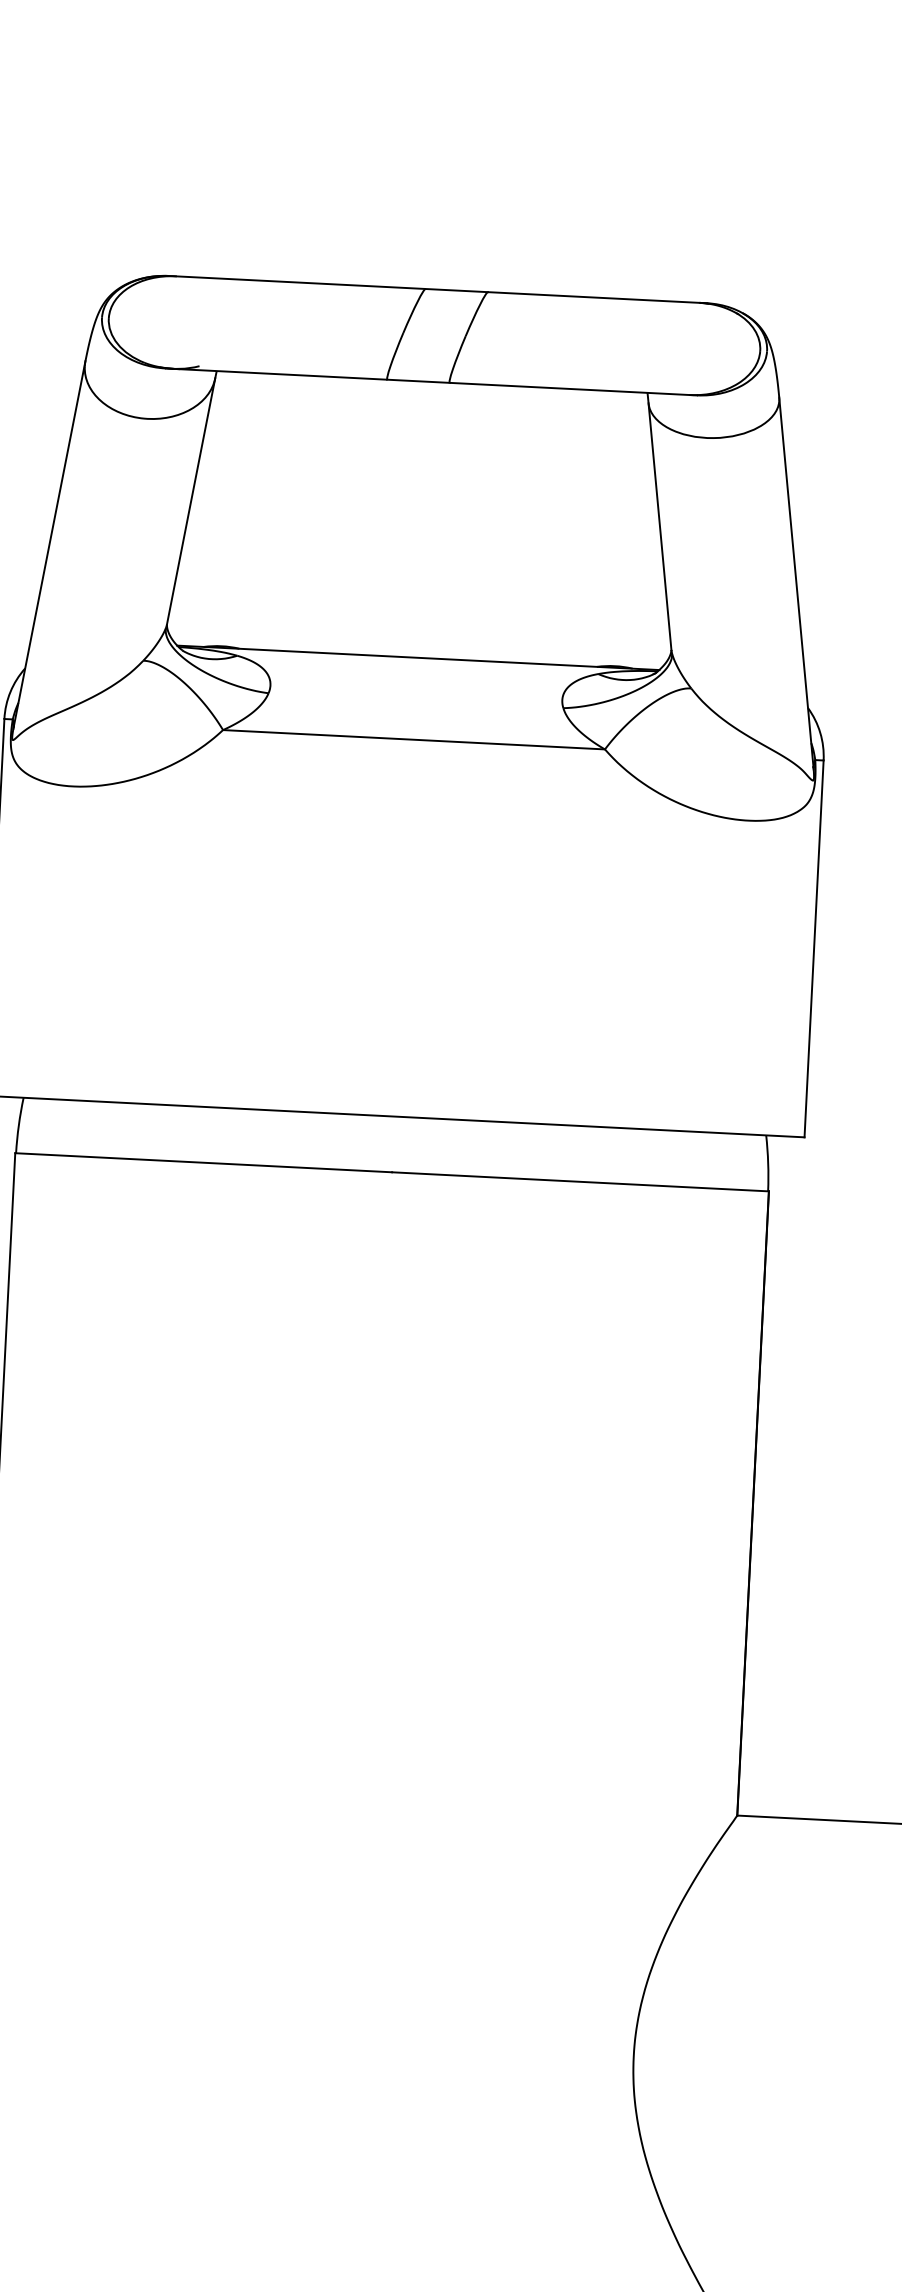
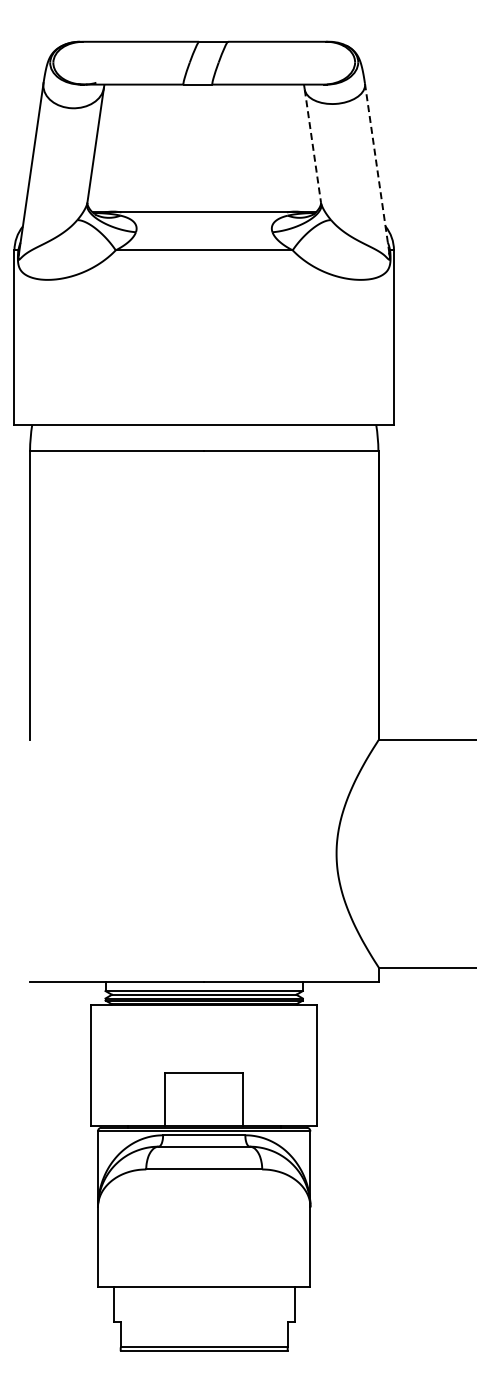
line: (659, 527) -> (312, 146), solid -> dashed
line: (797, 582) -> (377, 168), solid -> dashed

